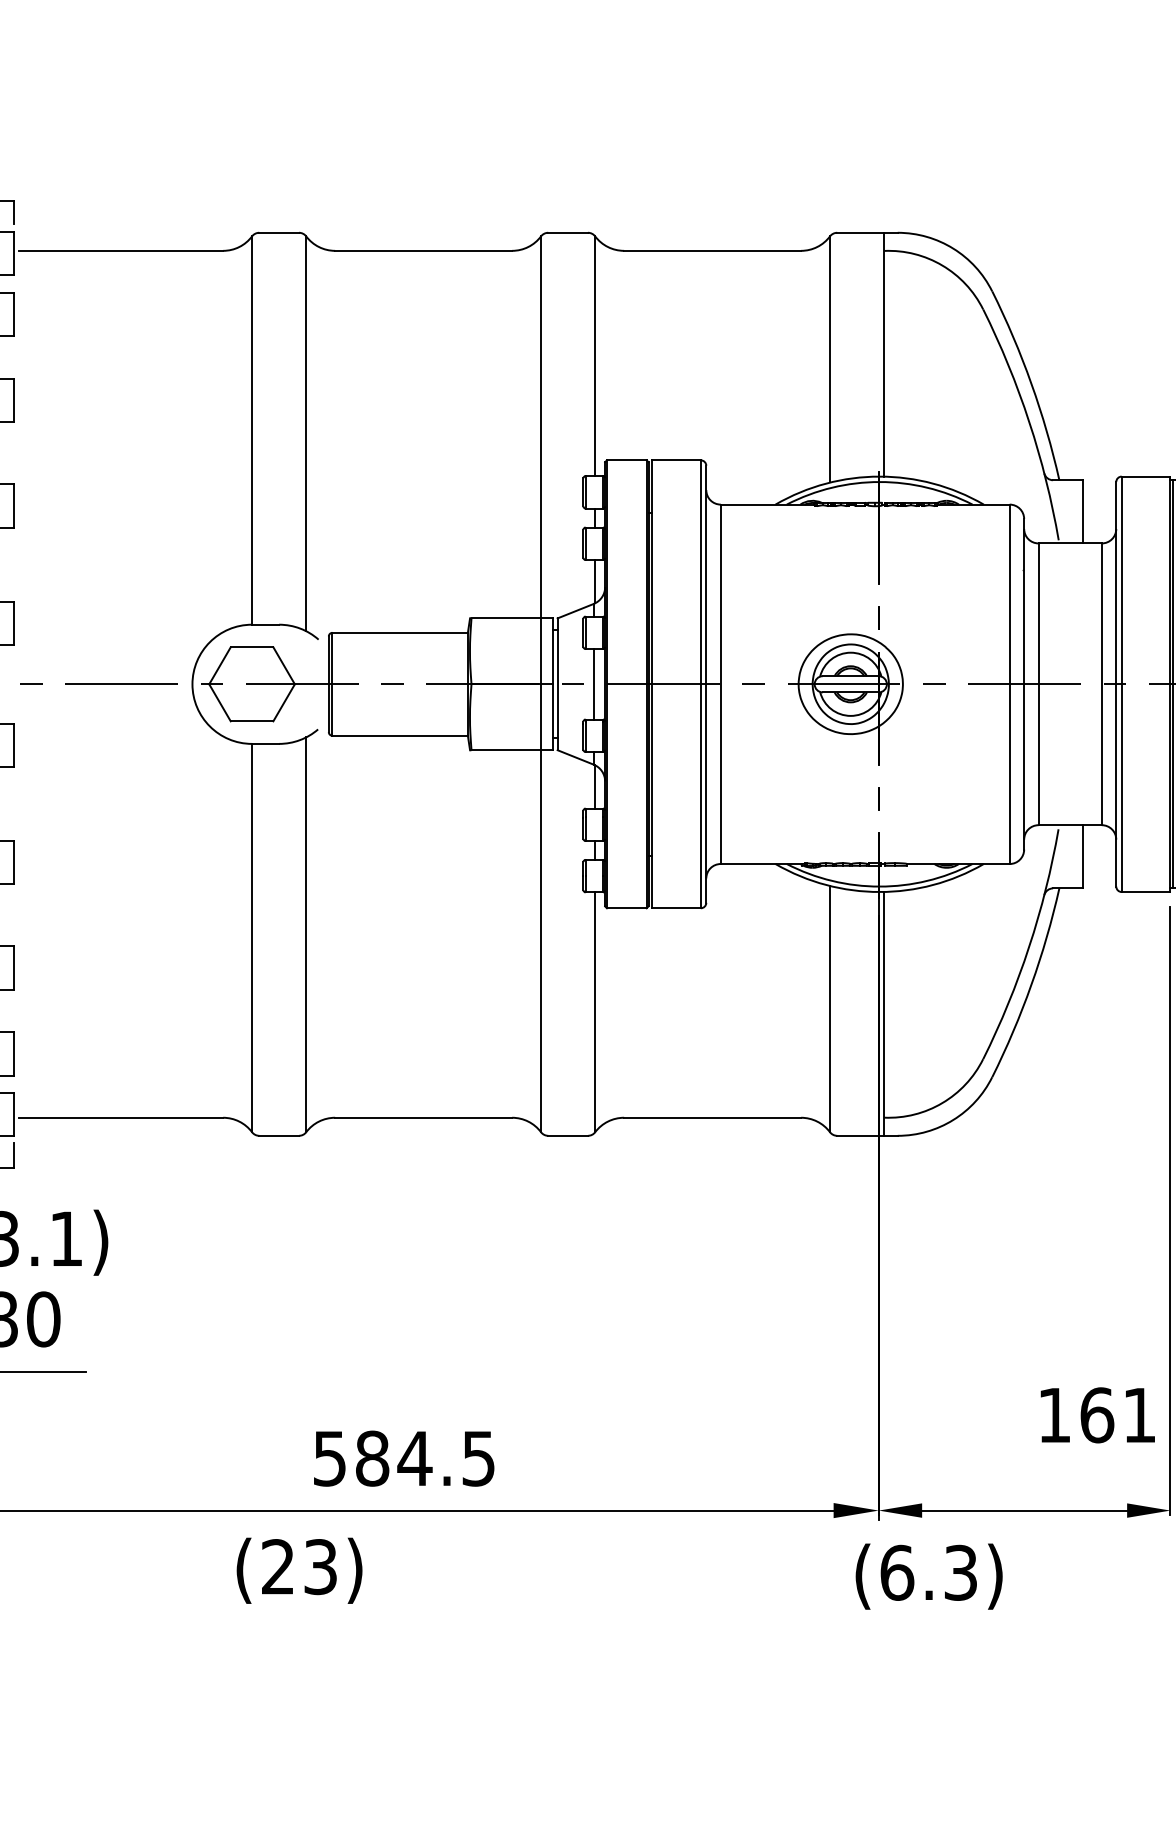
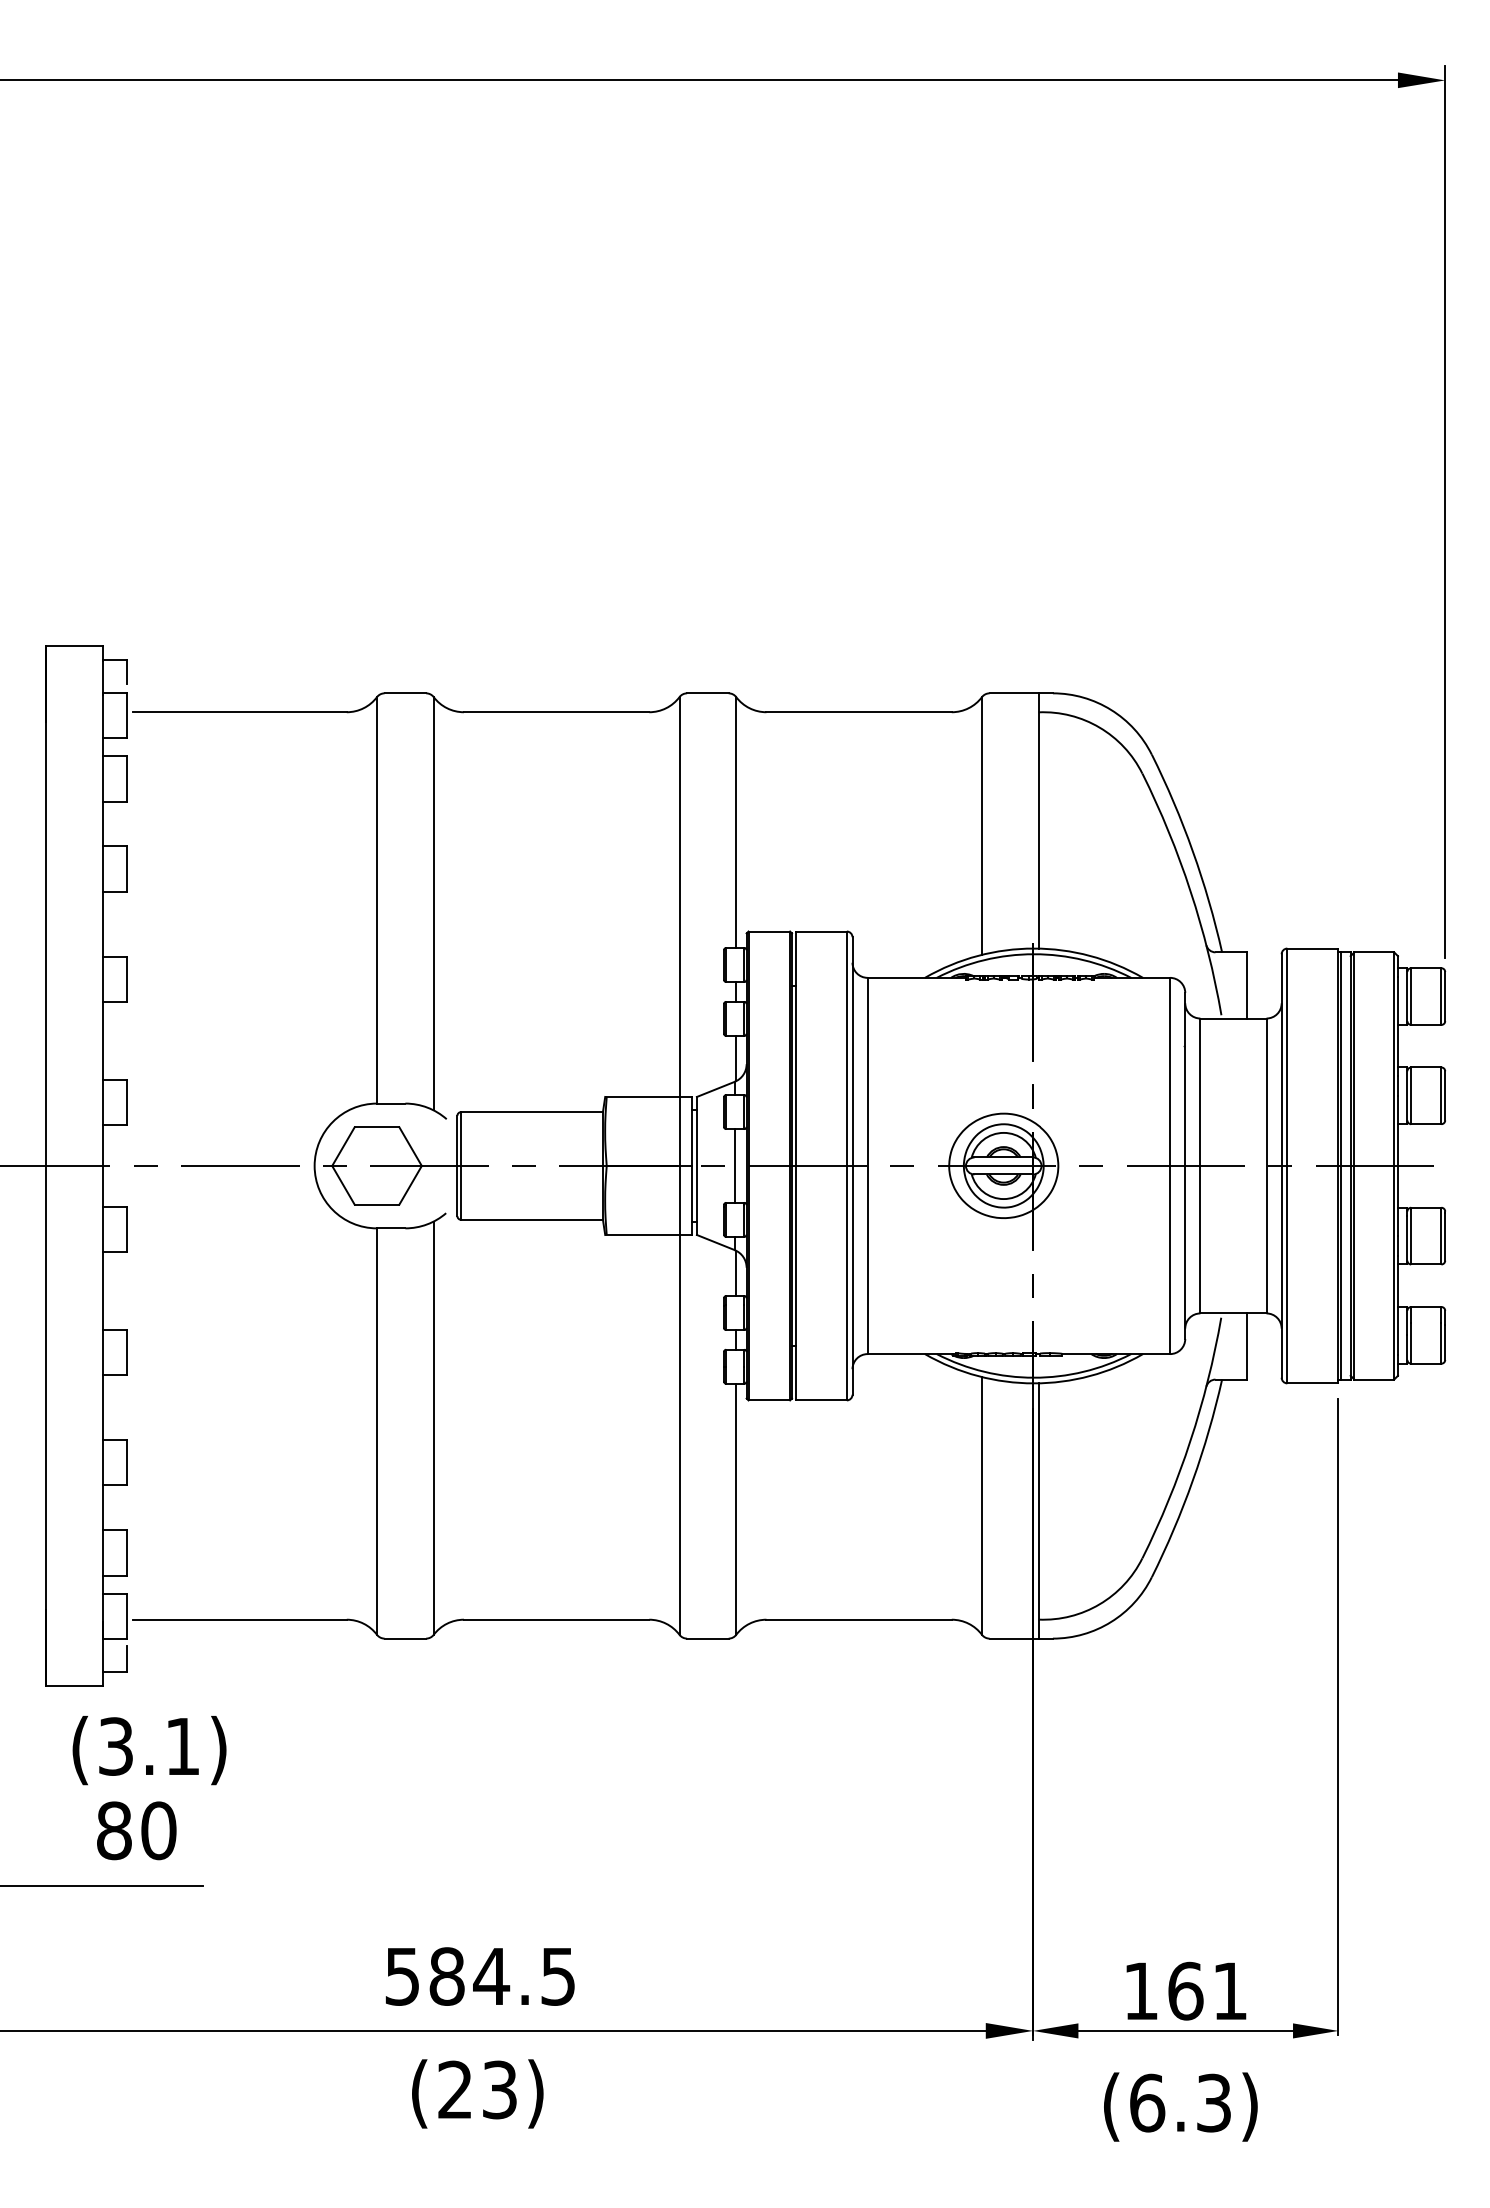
text: (1097, 1414) -> (1186, 1990), moved
text: (403, 1458) -> (479, 1976), moved
text: (299, 1570) -> (477, 2093), moved
text: (928, 1576) -> (1180, 2106), moved

